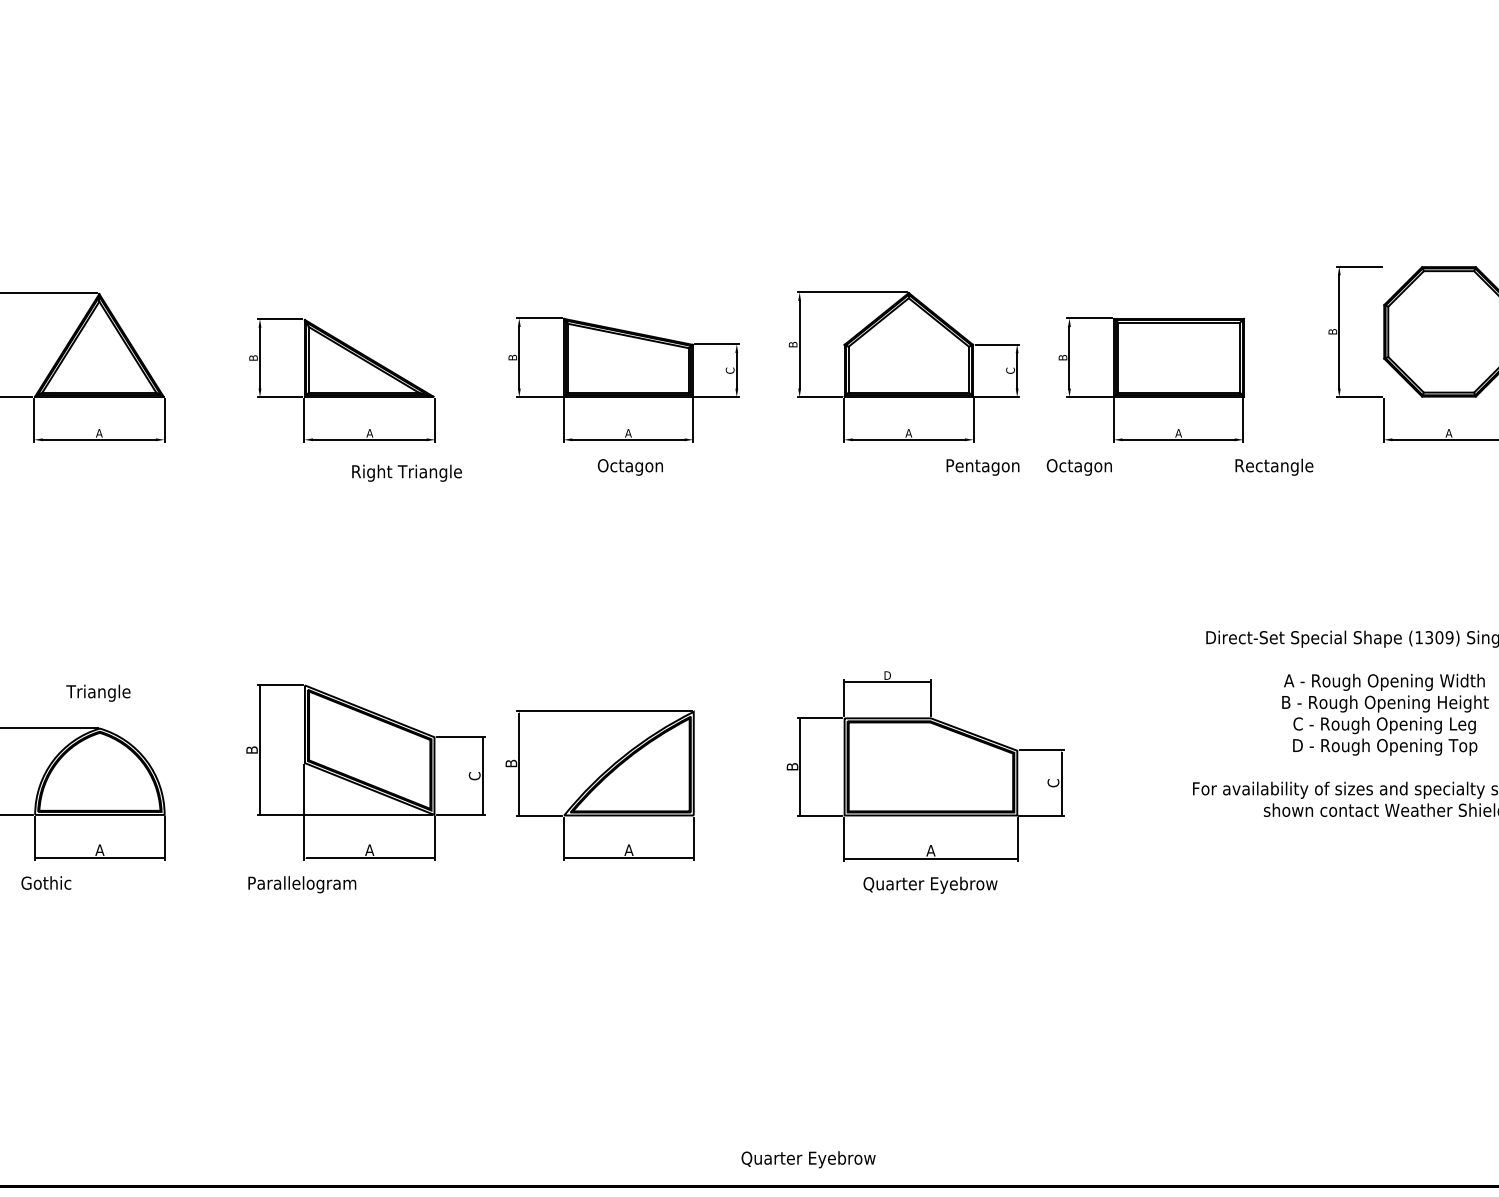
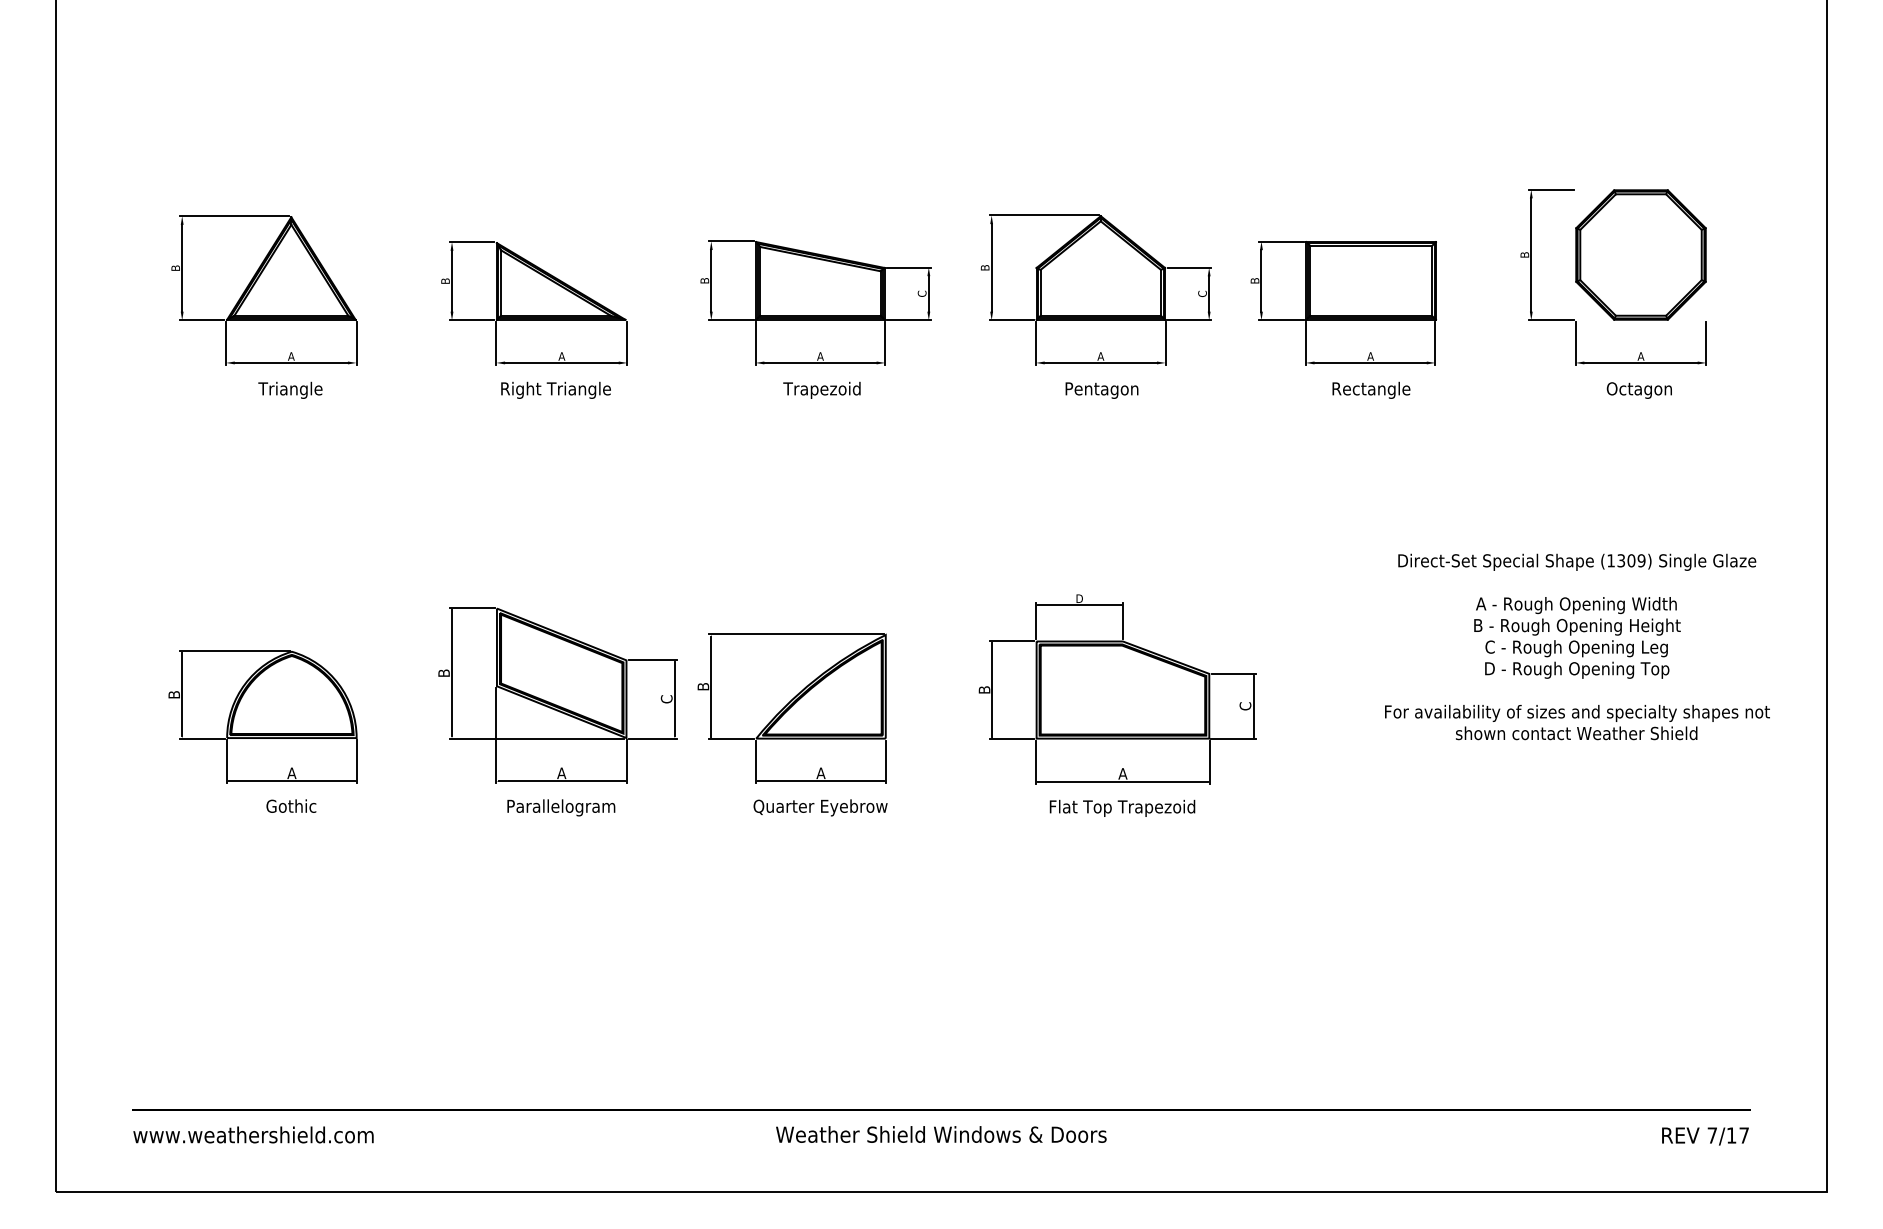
text: (629, 466) -> (821, 389), Octagon -> Trapezoid
text: (1274, 466) -> (1371, 389), moved
text: (982, 467) -> (1101, 390), moved
text: (1078, 467) -> (1638, 390), moved
text: (406, 472) -> (555, 389), moved
text: (98, 692) -> (290, 389), moved
text: (46, 882) -> (291, 805), moved
text: (302, 884) -> (561, 807), moved
text: (930, 884) -> (1122, 807), Quarter Eyebrow -> Flat Top Trapezoid
text: (808, 1159) -> (820, 807), moved

